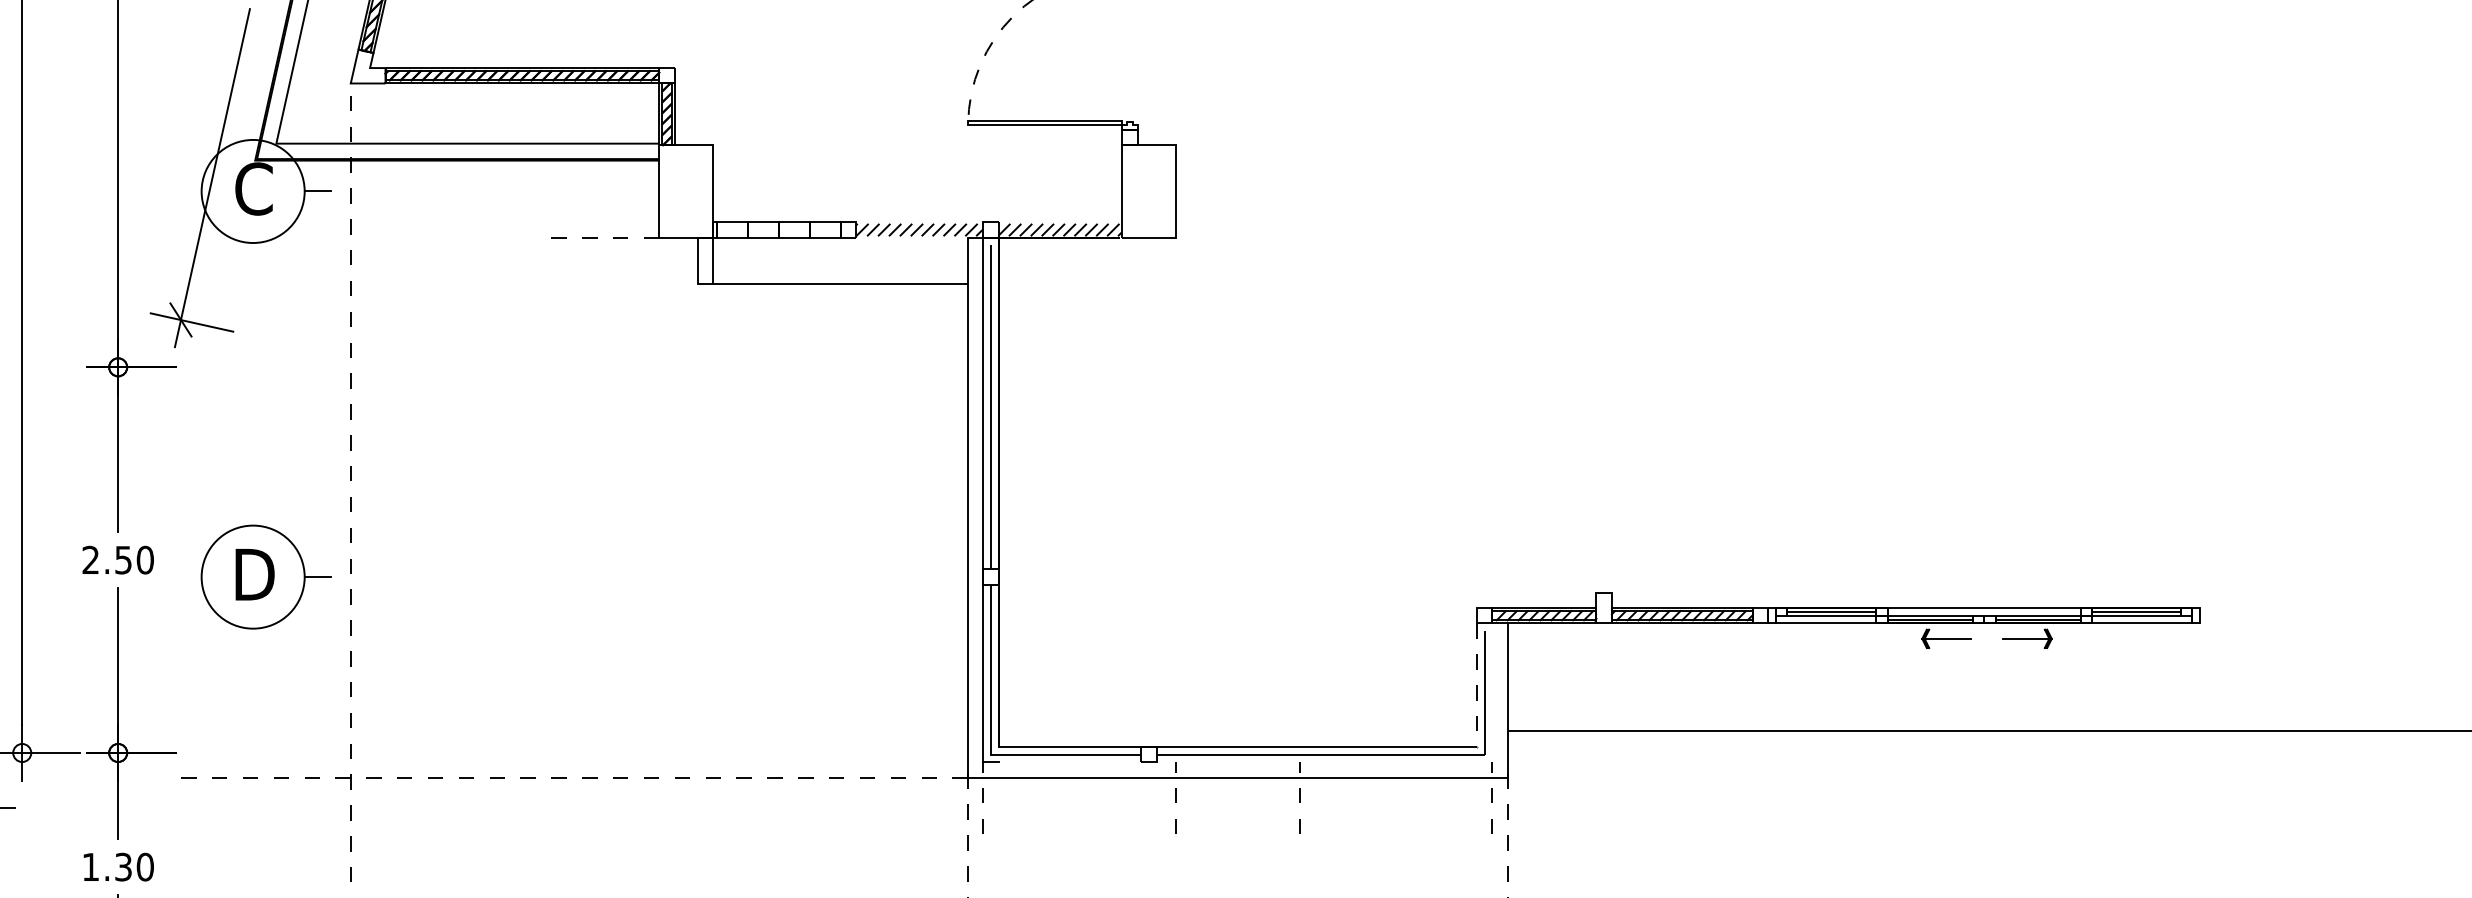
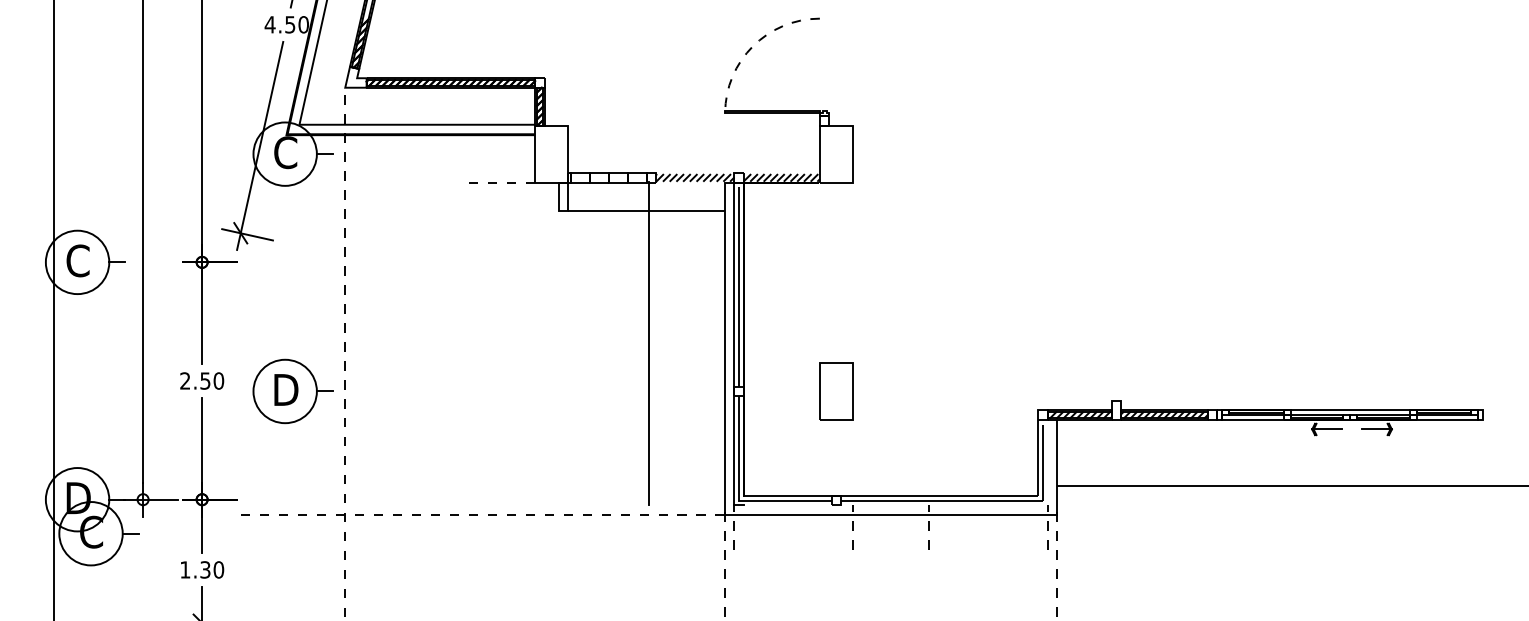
line: (845, 499) -> (649, 343), added
part: (1149, 577) -> (836, 391), added
line: (1477, 686) -> (1038, 458), dashed -> solid

